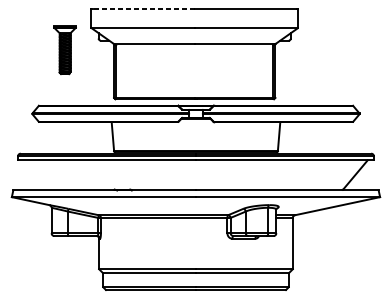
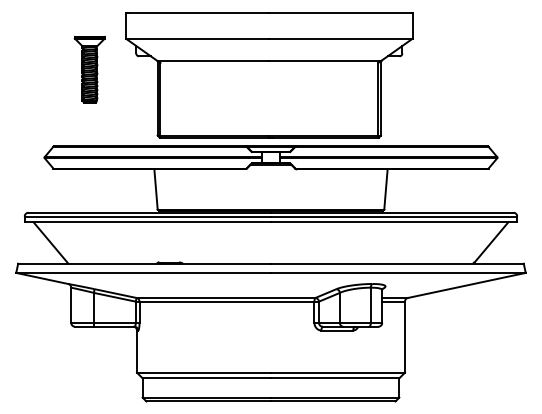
line: (143, 8) -> (198, 12), dashed -> solid
line: (36, 175) -> (50, 242), added

